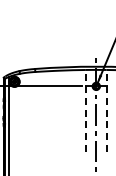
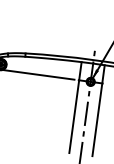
line: (85, 110) -> (75, 106), dashed -> solid
line: (106, 110) -> (98, 110), dashed -> solid

